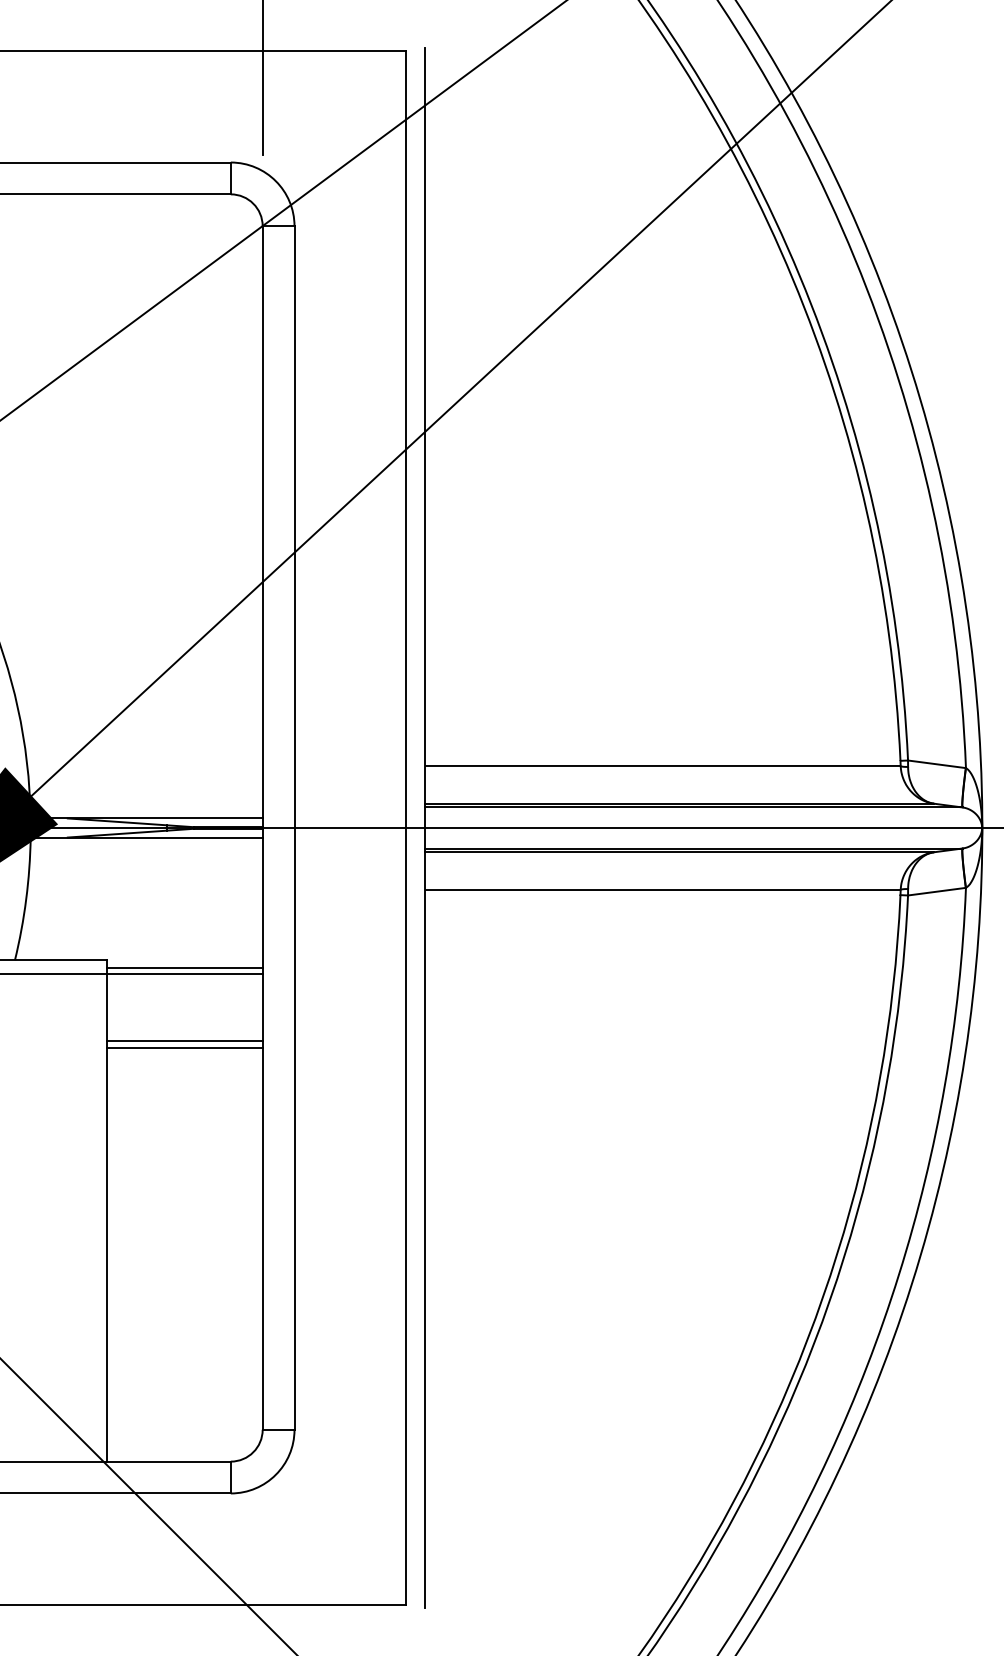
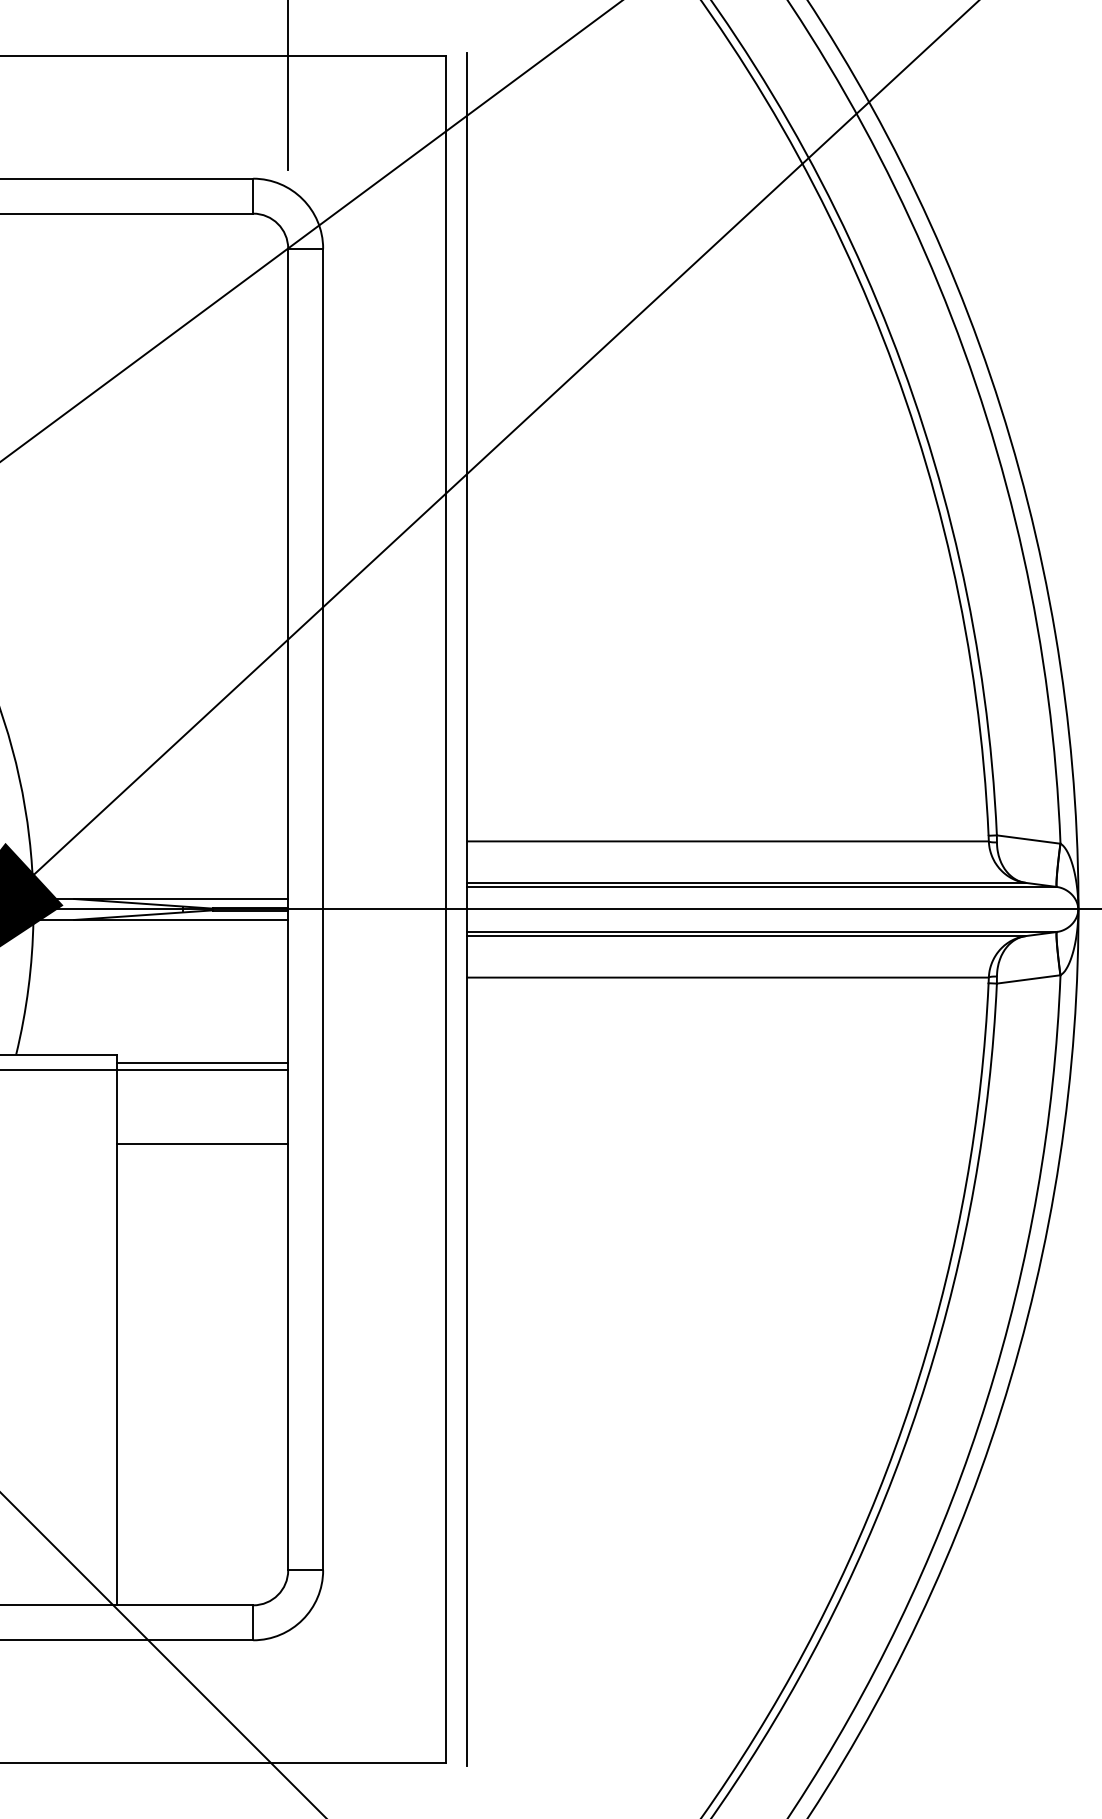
line: (184, 1047) -> (202, 1150), removed

